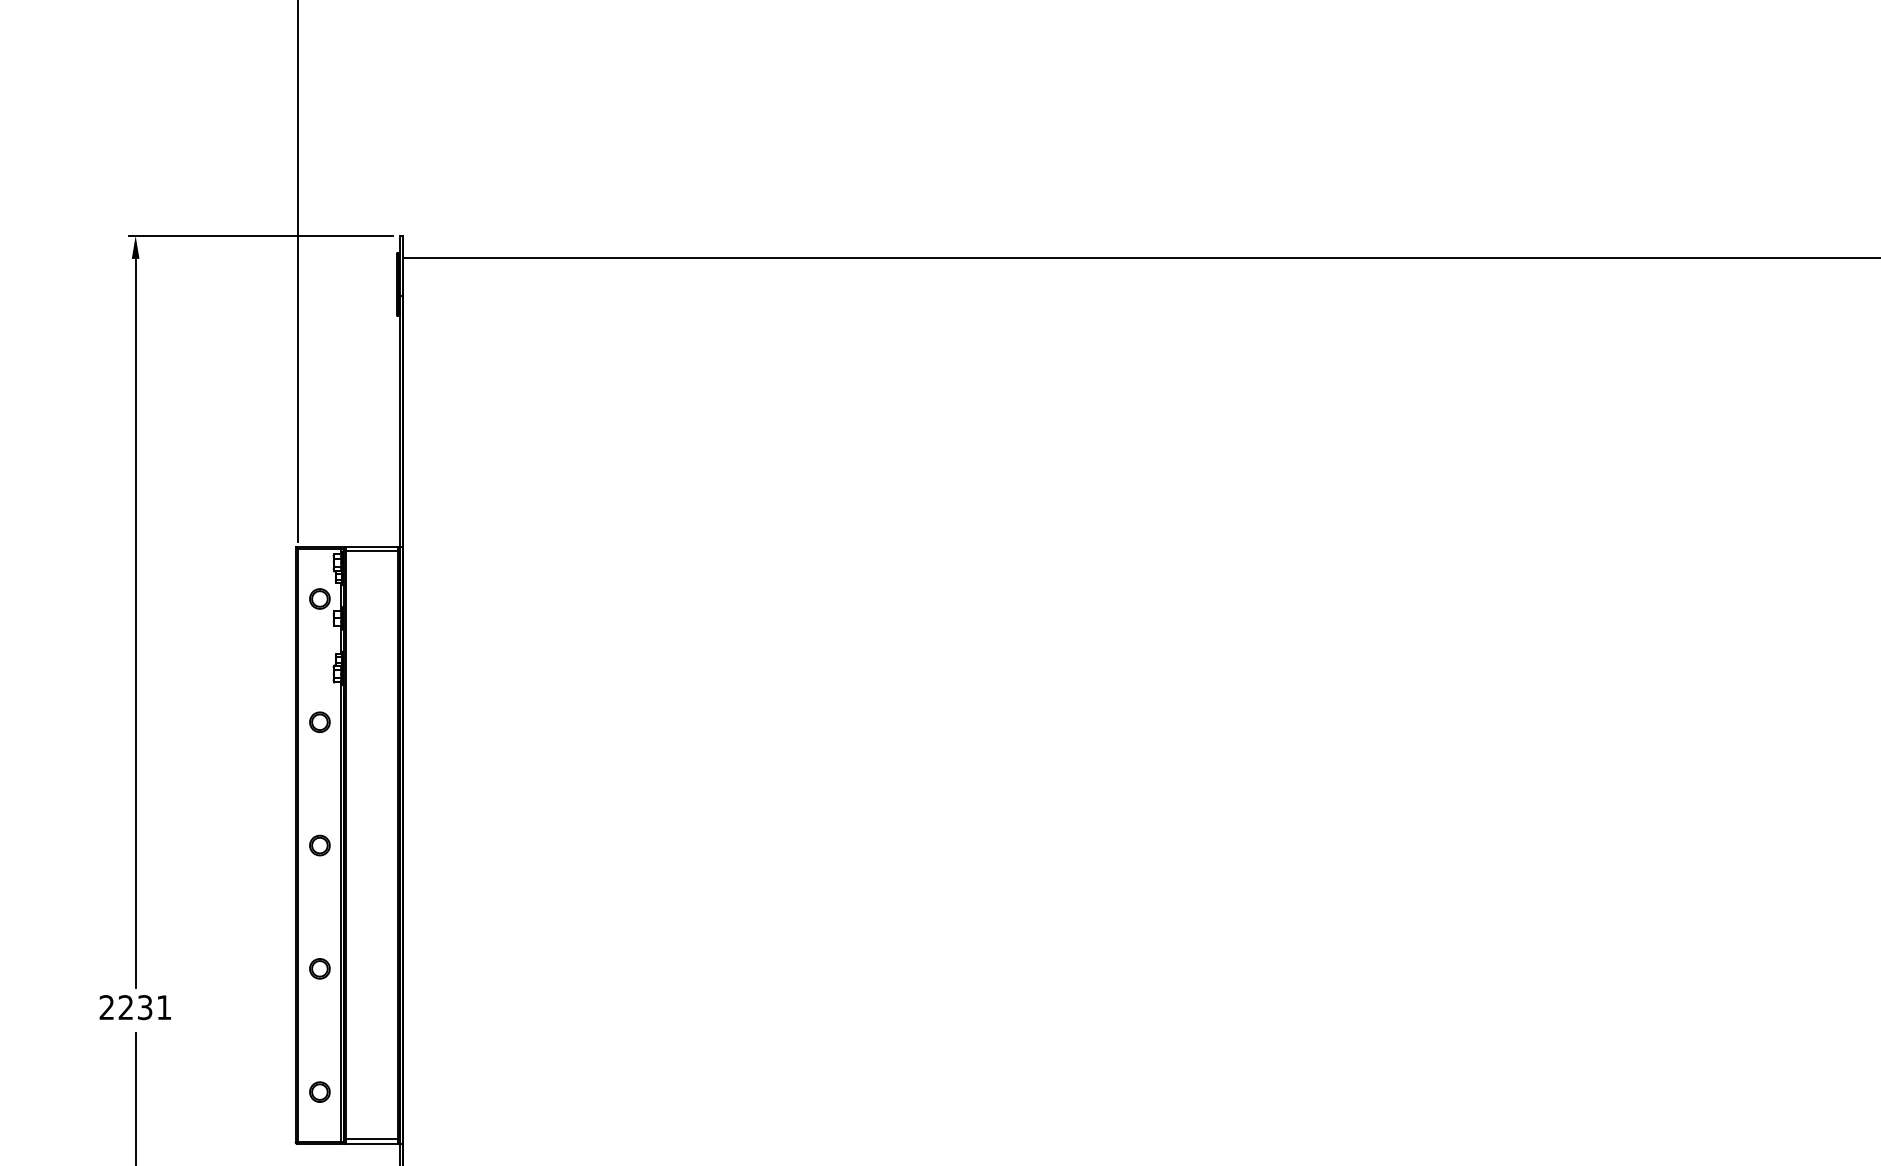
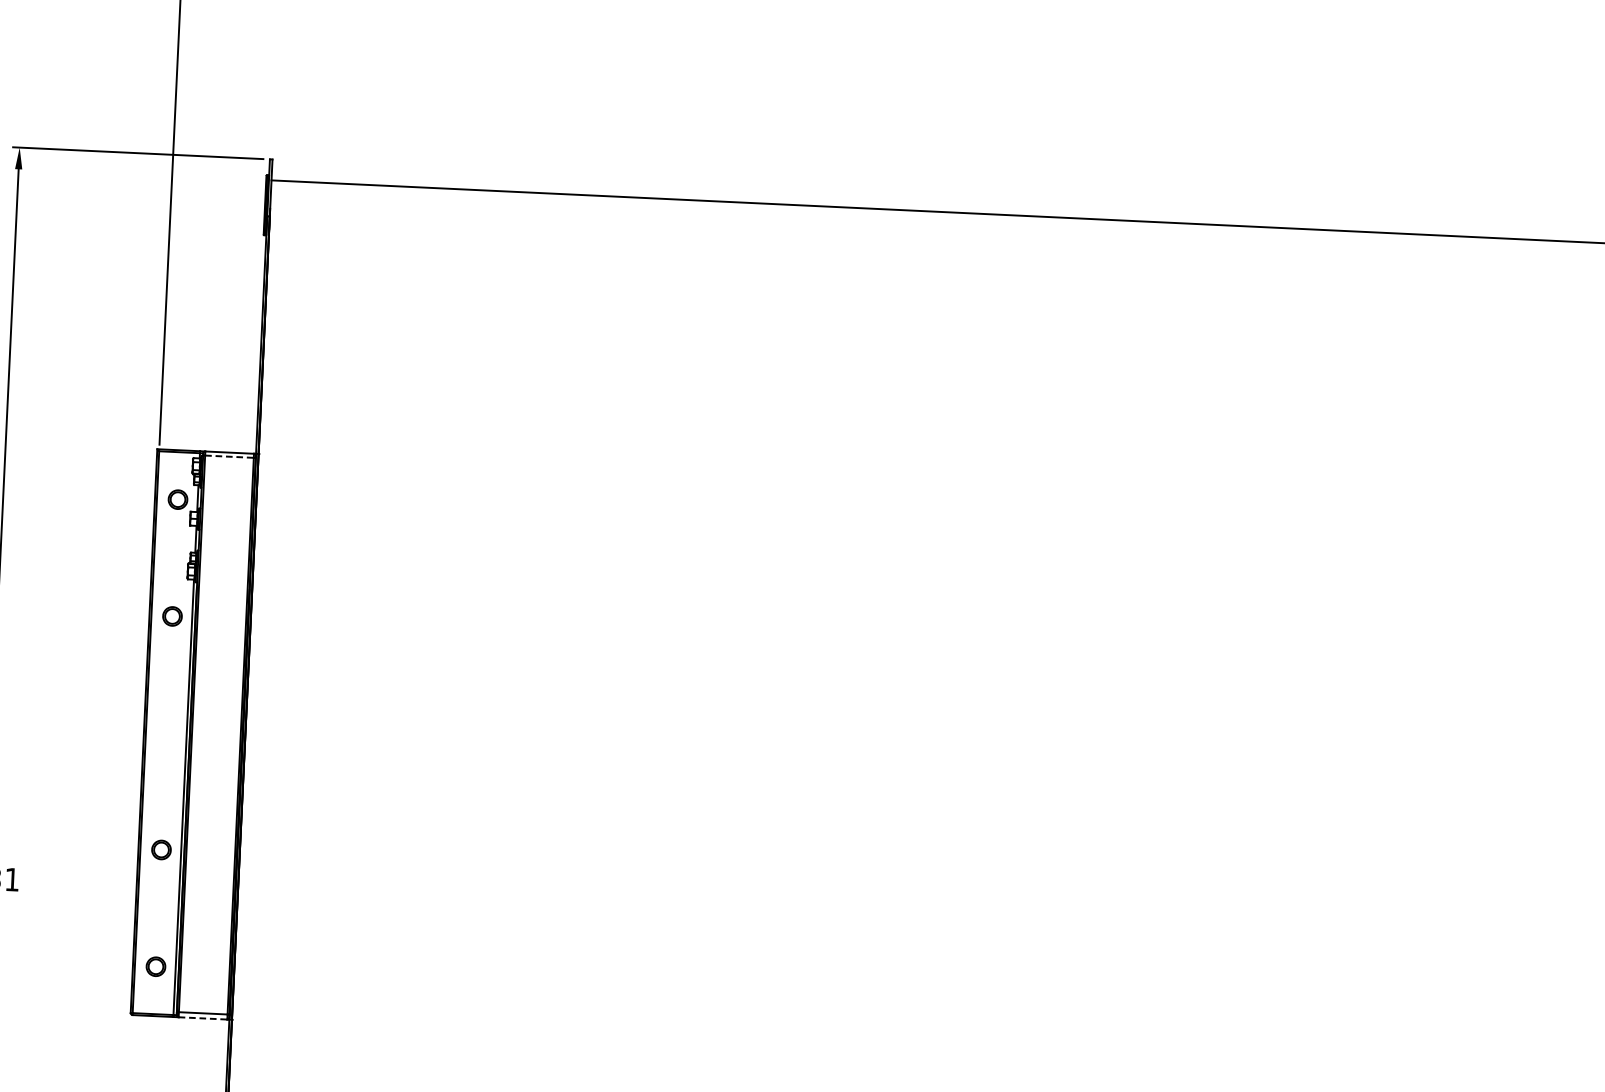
line: (372, 551) -> (229, 457), solid -> dashed
part: (319, 845) -> (166, 733), removed
line: (372, 1144) -> (203, 1018), solid -> dashed

